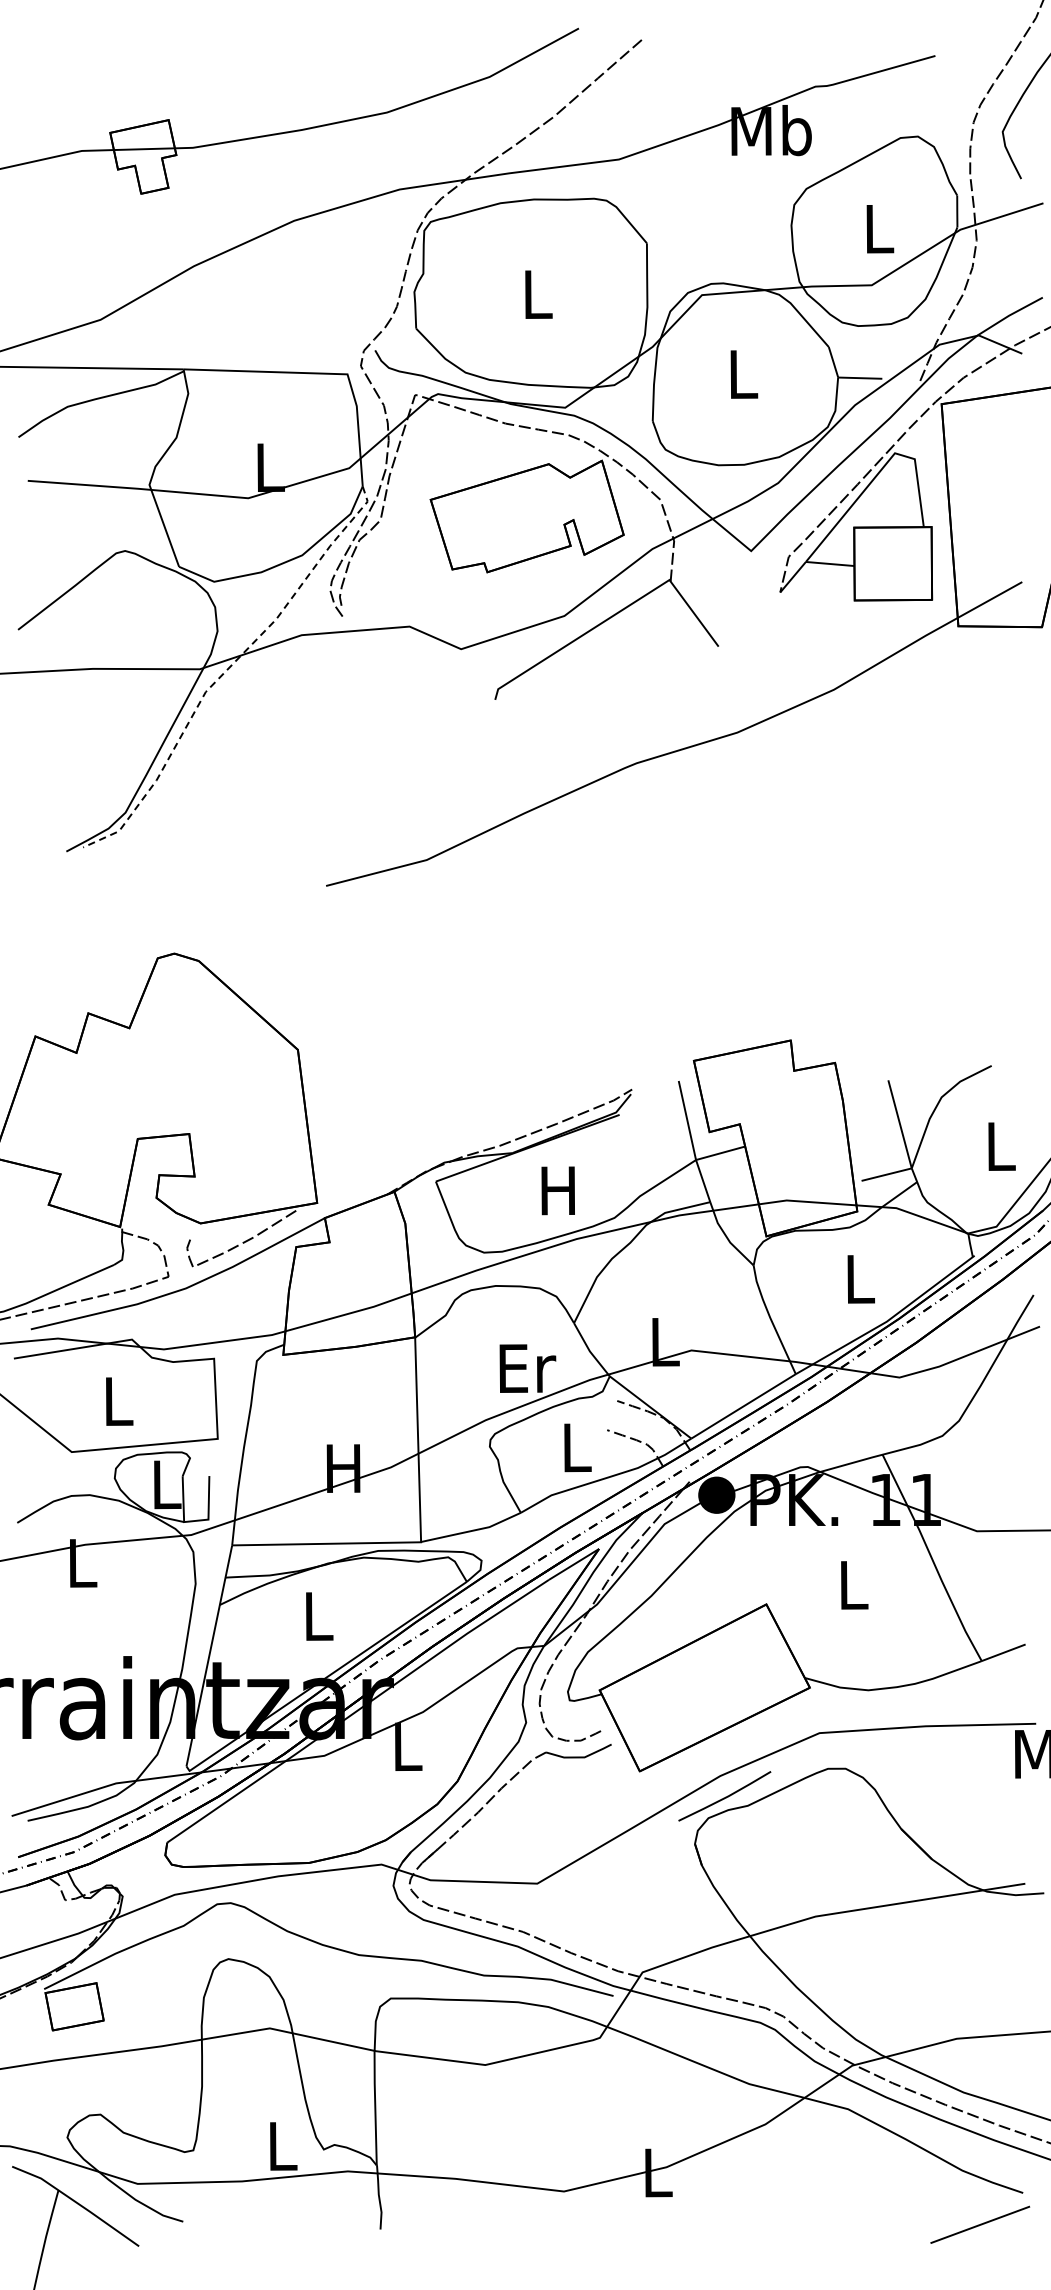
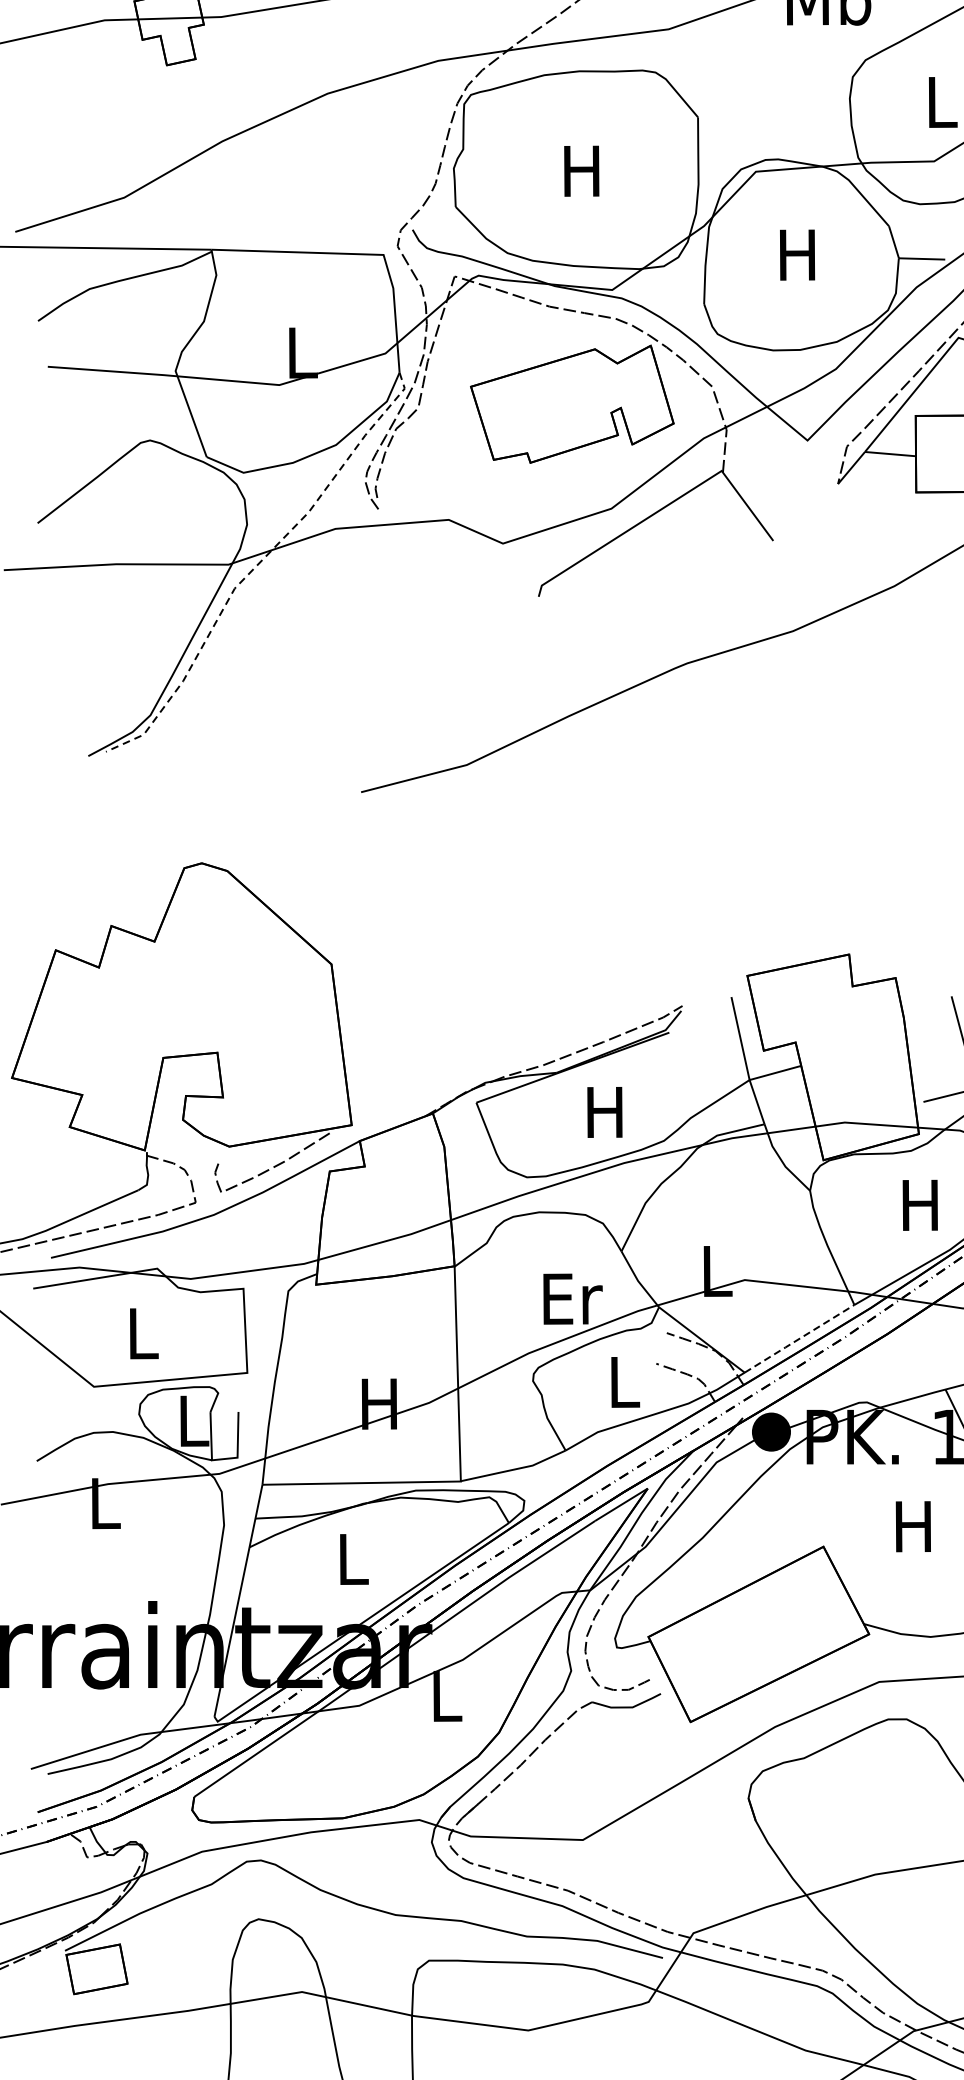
text: (535, 294) -> (581, 171), L -> H
text: (741, 374) -> (797, 255), L -> H
text: (858, 1279) -> (920, 1205), L -> H
line: (743, 1406) -> (799, 1338), solid -> dashed
text: (851, 1585) -> (912, 1526), L -> H
line: (725, 1796) -> (780, 1748), removed

